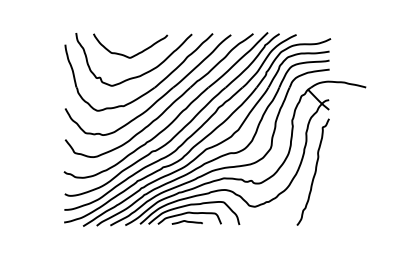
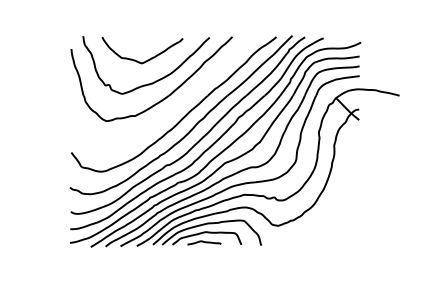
part: (159, 97) -> (174, 106), removed
curve: (314, 171) -> (343, 187), removed

